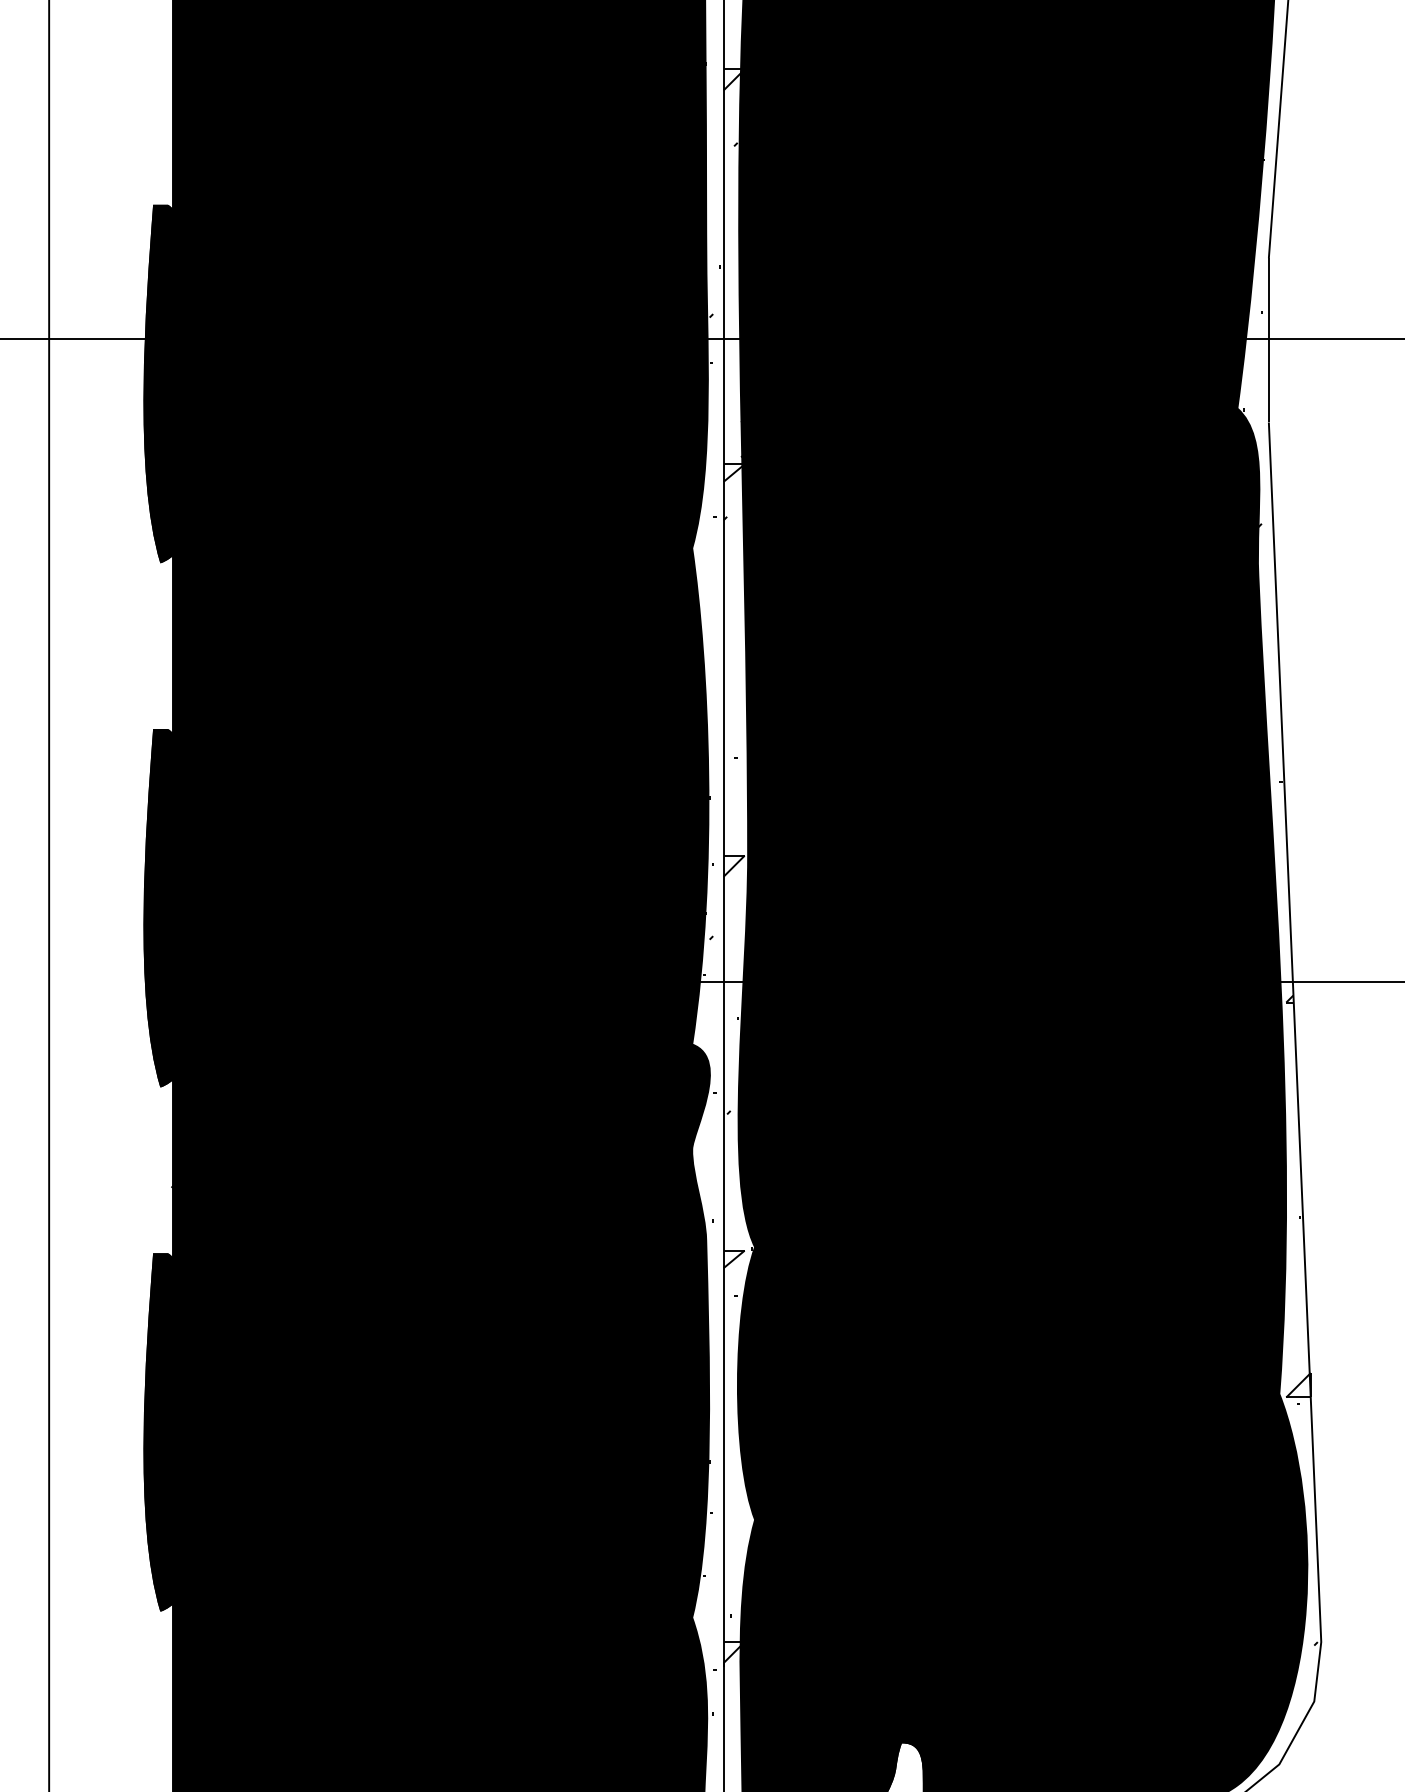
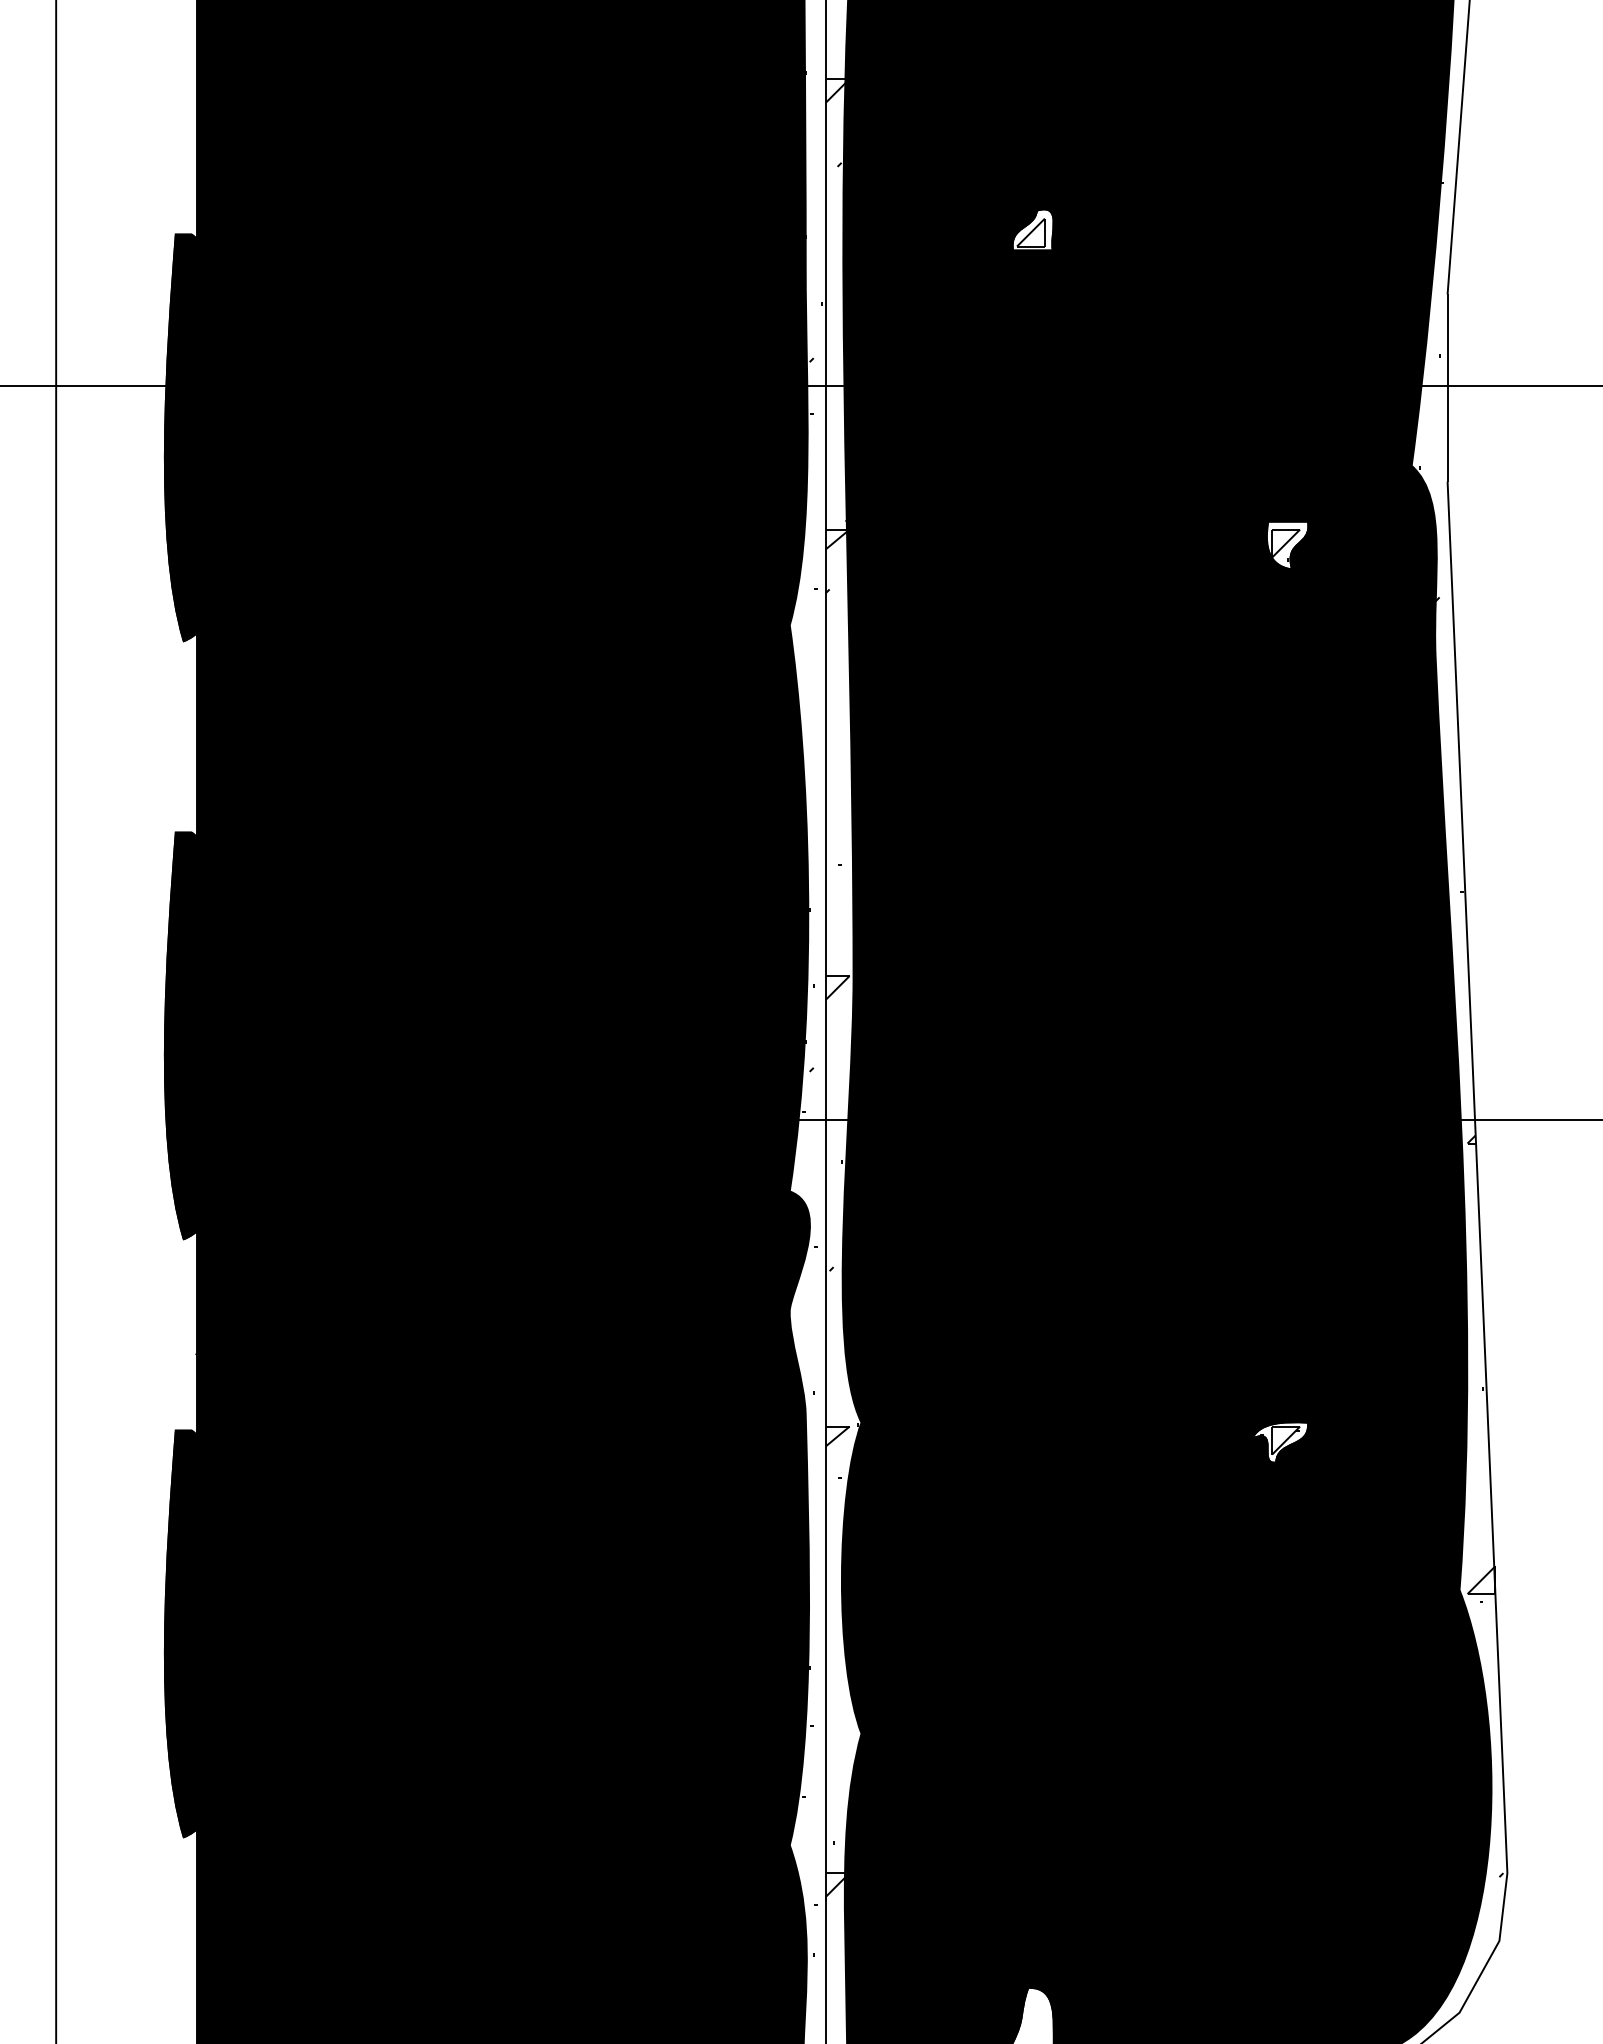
fill: (905, 201) -> (1033, 229), removed
fill: (1128, 478) -> (1287, 545), removed
fill: (1121, 1264) -> (1279, 1442), removed

